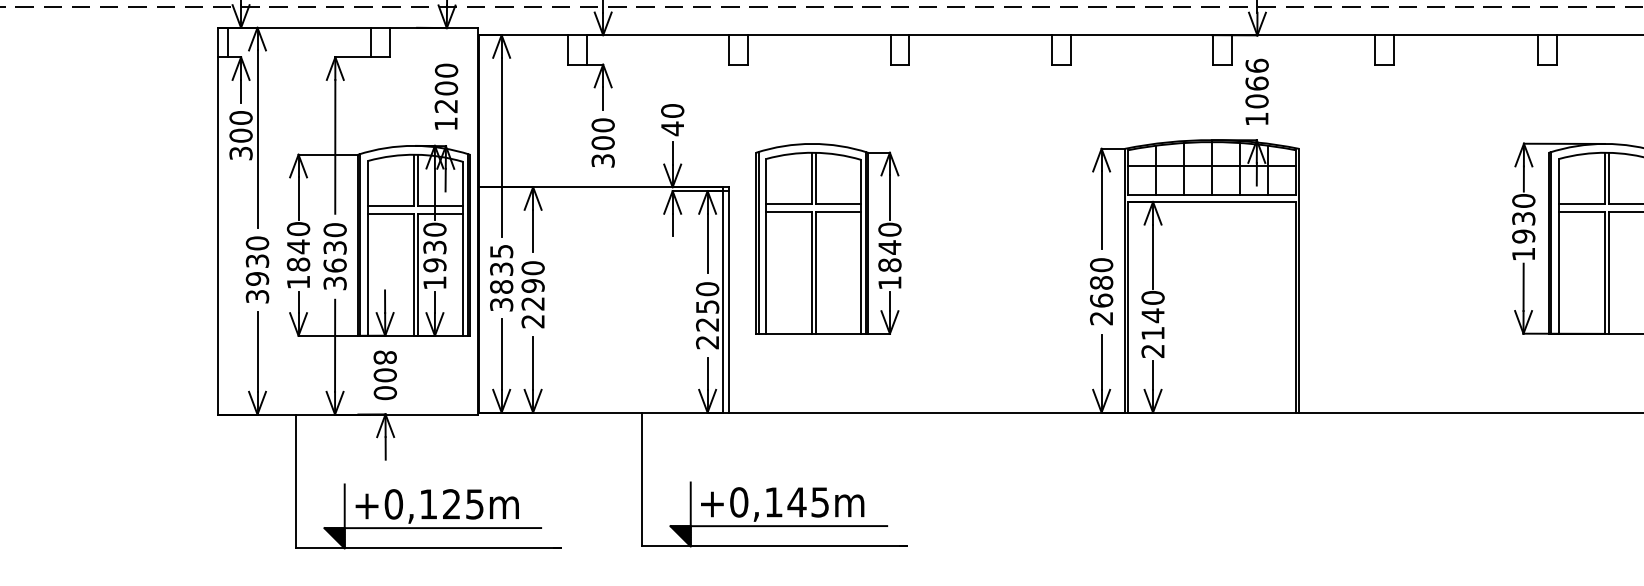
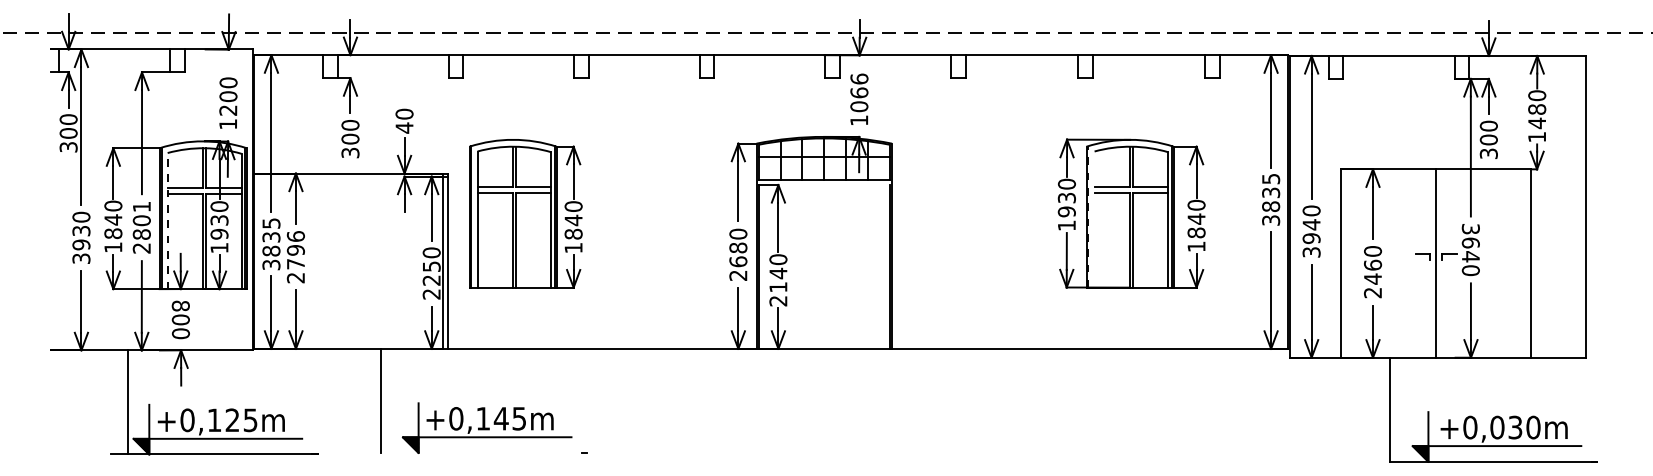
line: (1210, 202) -> (823, 185), removed
line: (217, 220) -> (50, 199), removed
line: (1551, 242) -> (1088, 216), solid -> dashed
line: (1559, 246) -> (1094, 219), removed
line: (368, 247) -> (167, 220), solid -> dashed
text: (334, 256) -> (141, 227), 3630 -> 2801
text: (532, 286) -> (295, 250), 2290 -> 2796
line: (296, 481) -> (128, 402), moved
line: (774, 545) -> (483, 452), removed

